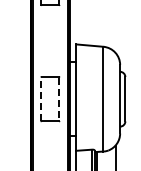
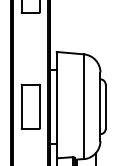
line: (41, 99) -> (21, 107), dashed -> solid
line: (59, 99) -> (39, 107), dashed -> solid

